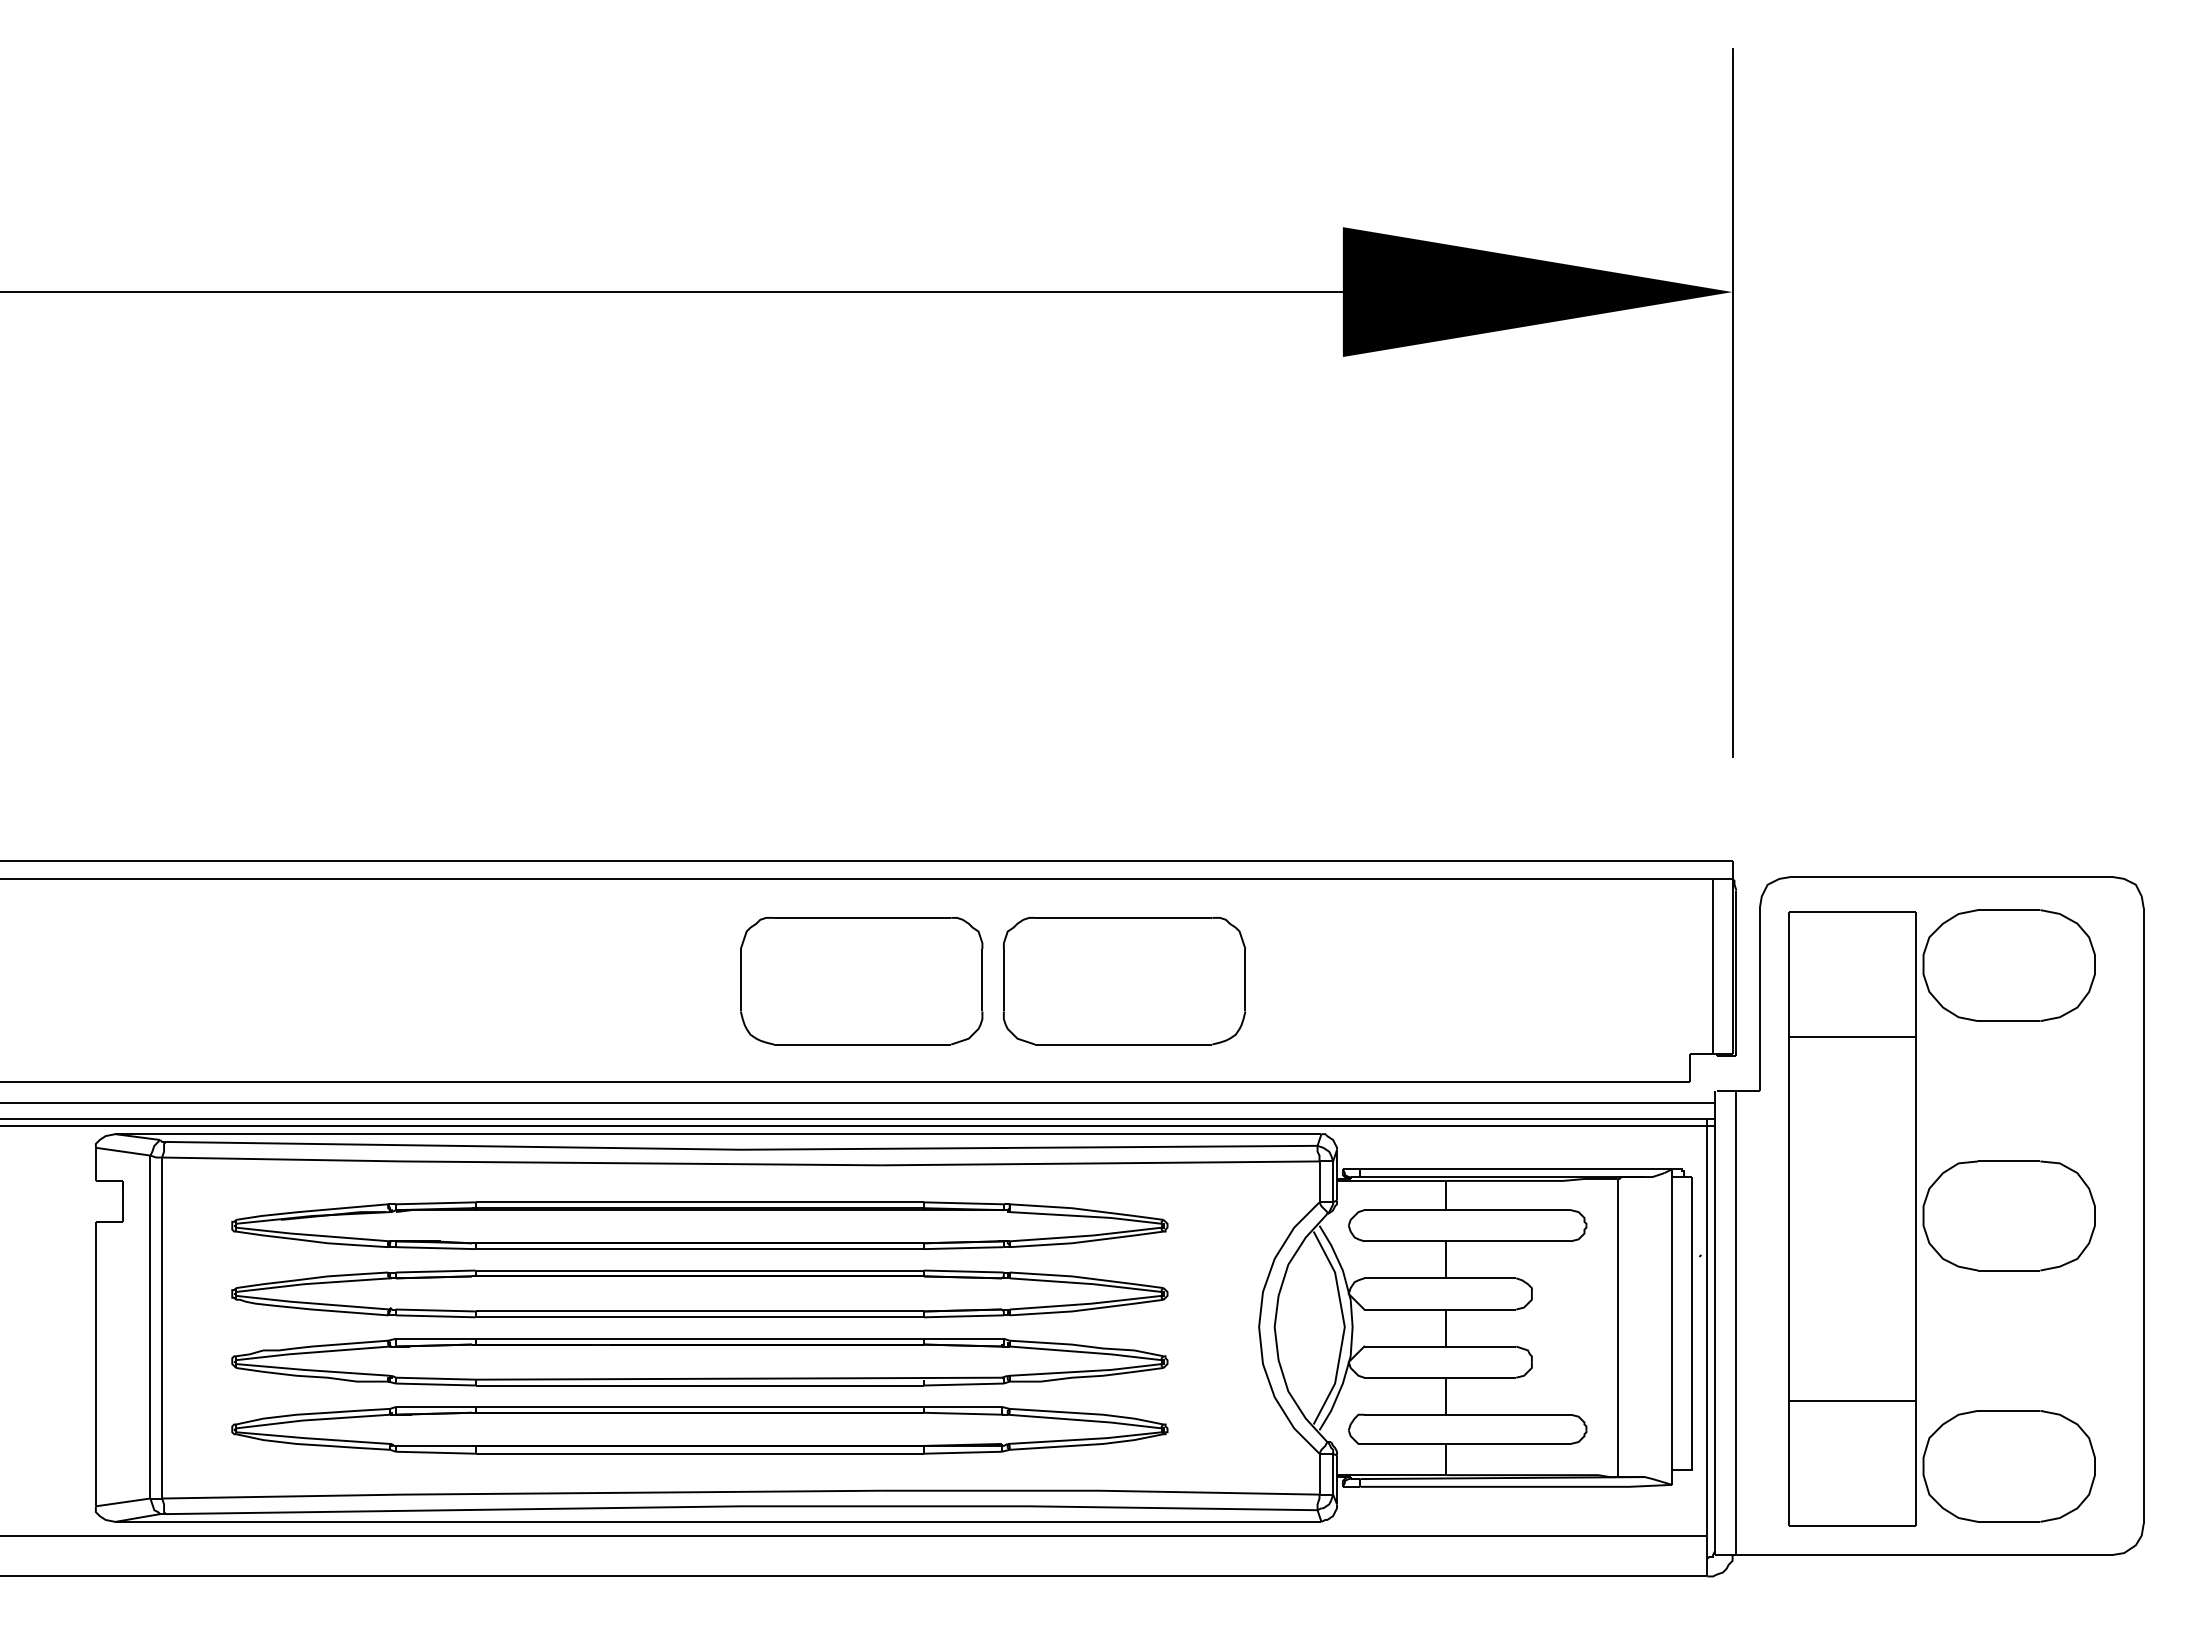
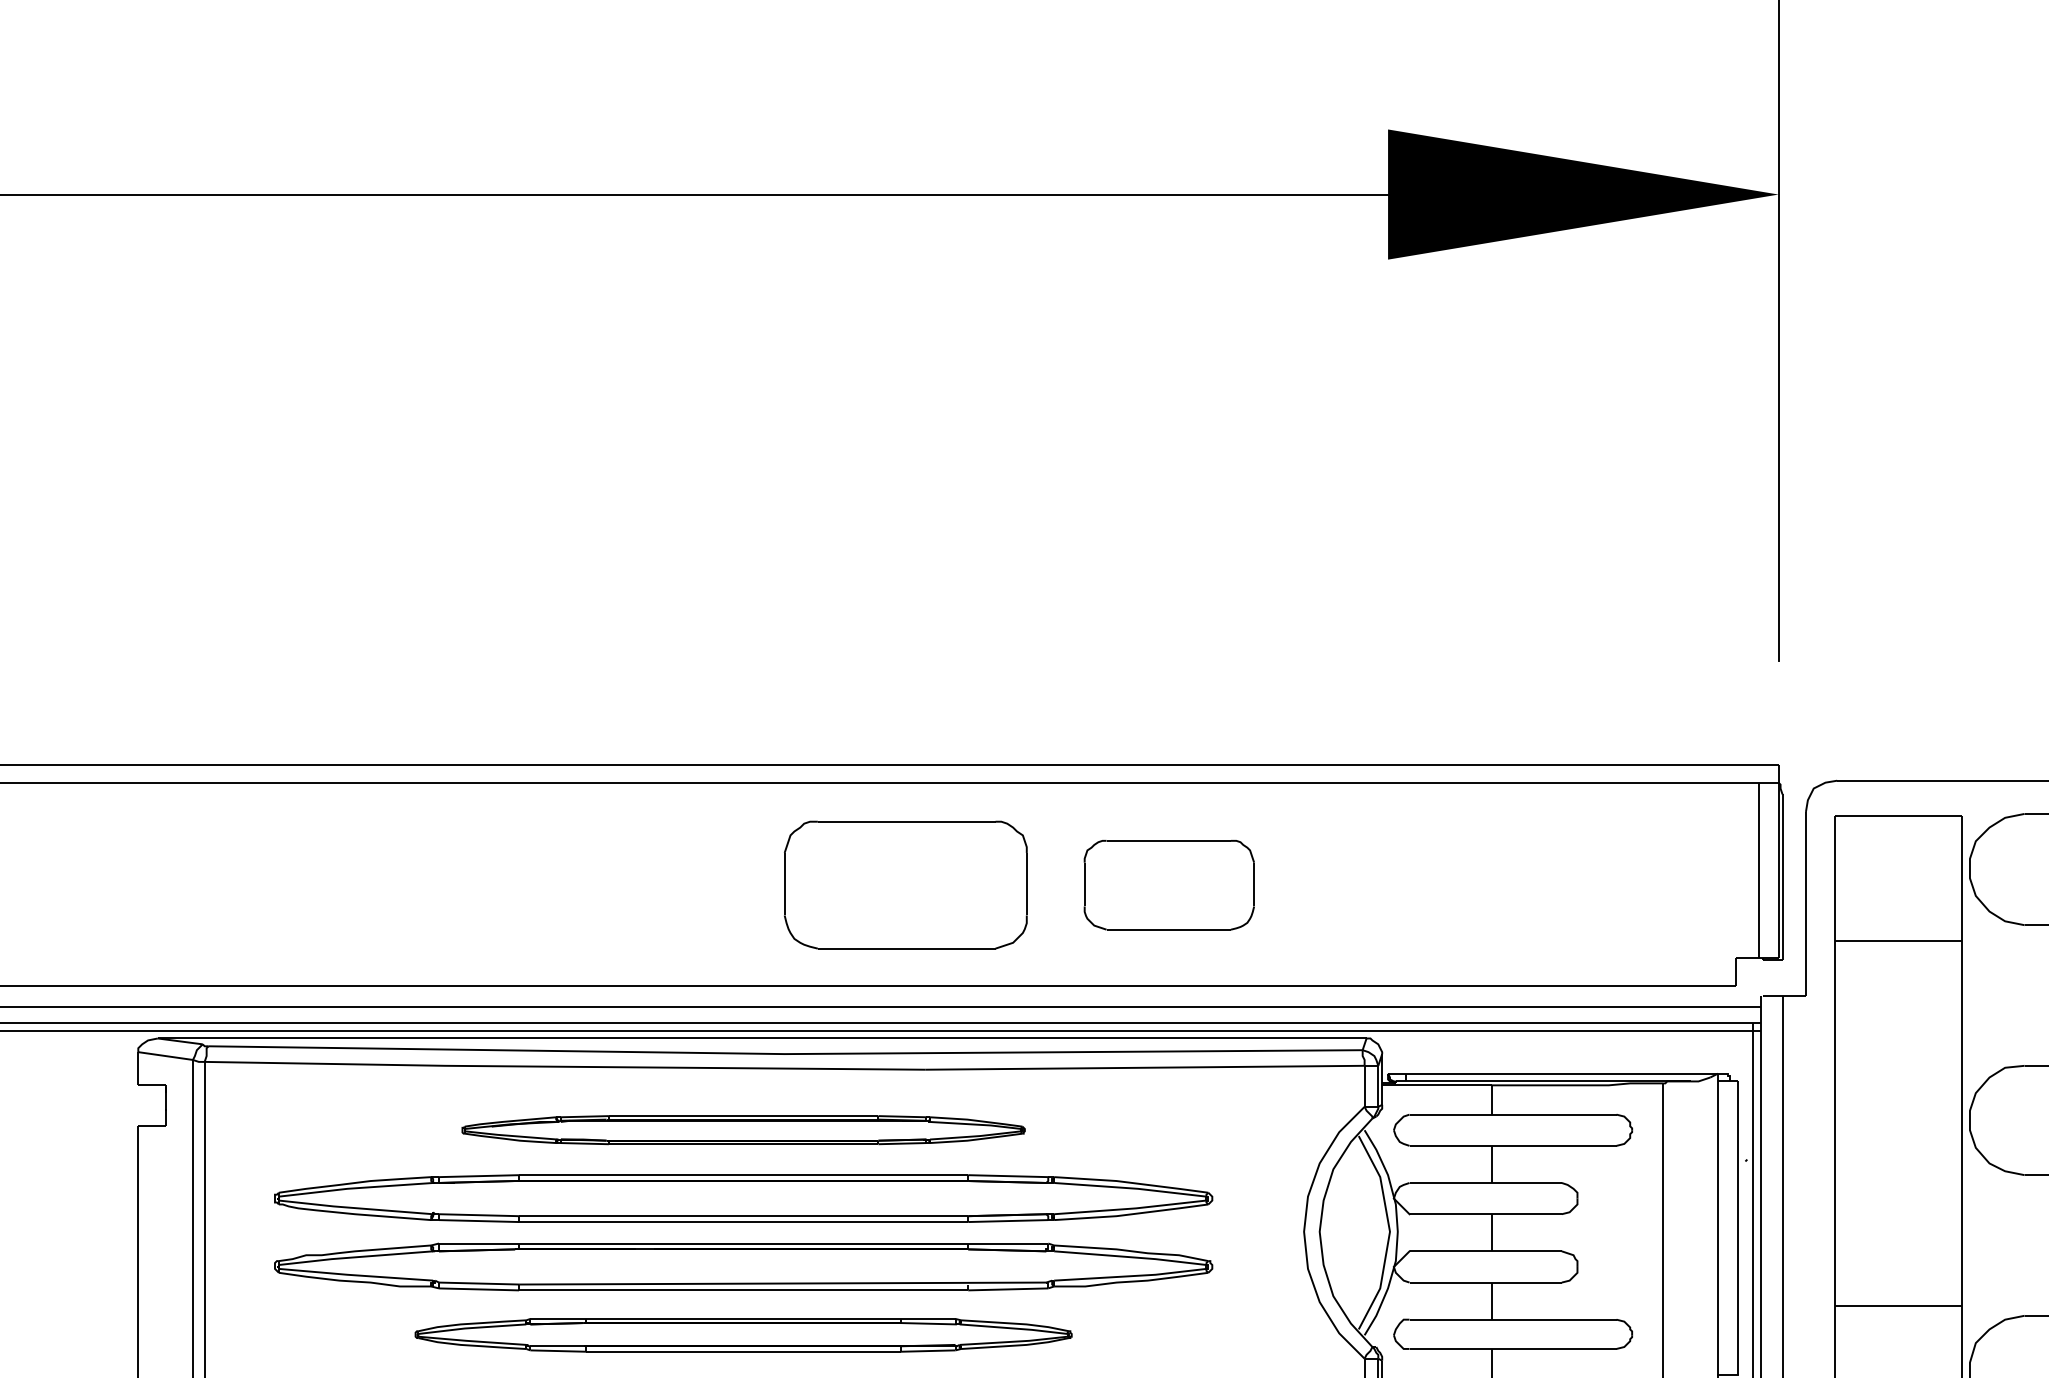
part: (1124, 981) -> (1169, 885), size x0.7
part: (699, 1225) -> (743, 1130), size x0.6
part: (699, 1430) -> (743, 1335), size x0.7

